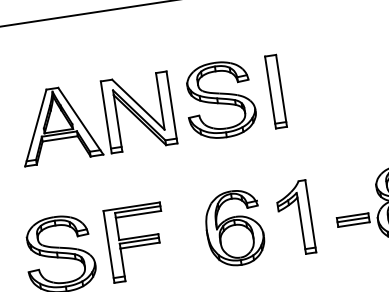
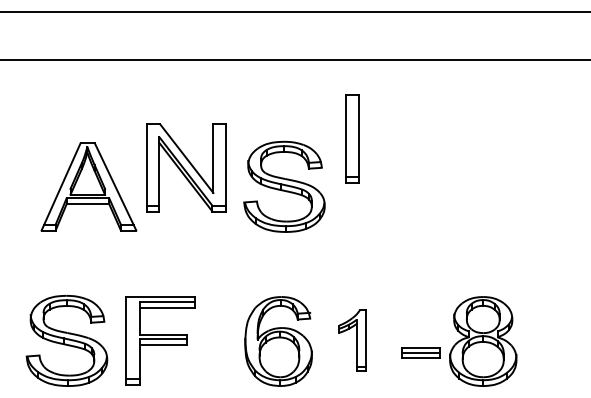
part: (276, 91) -> (352, 138), moved
part: (139, 112) -> (186, 167), moved
part: (295, 218) -> (352, 340), size x0.7

